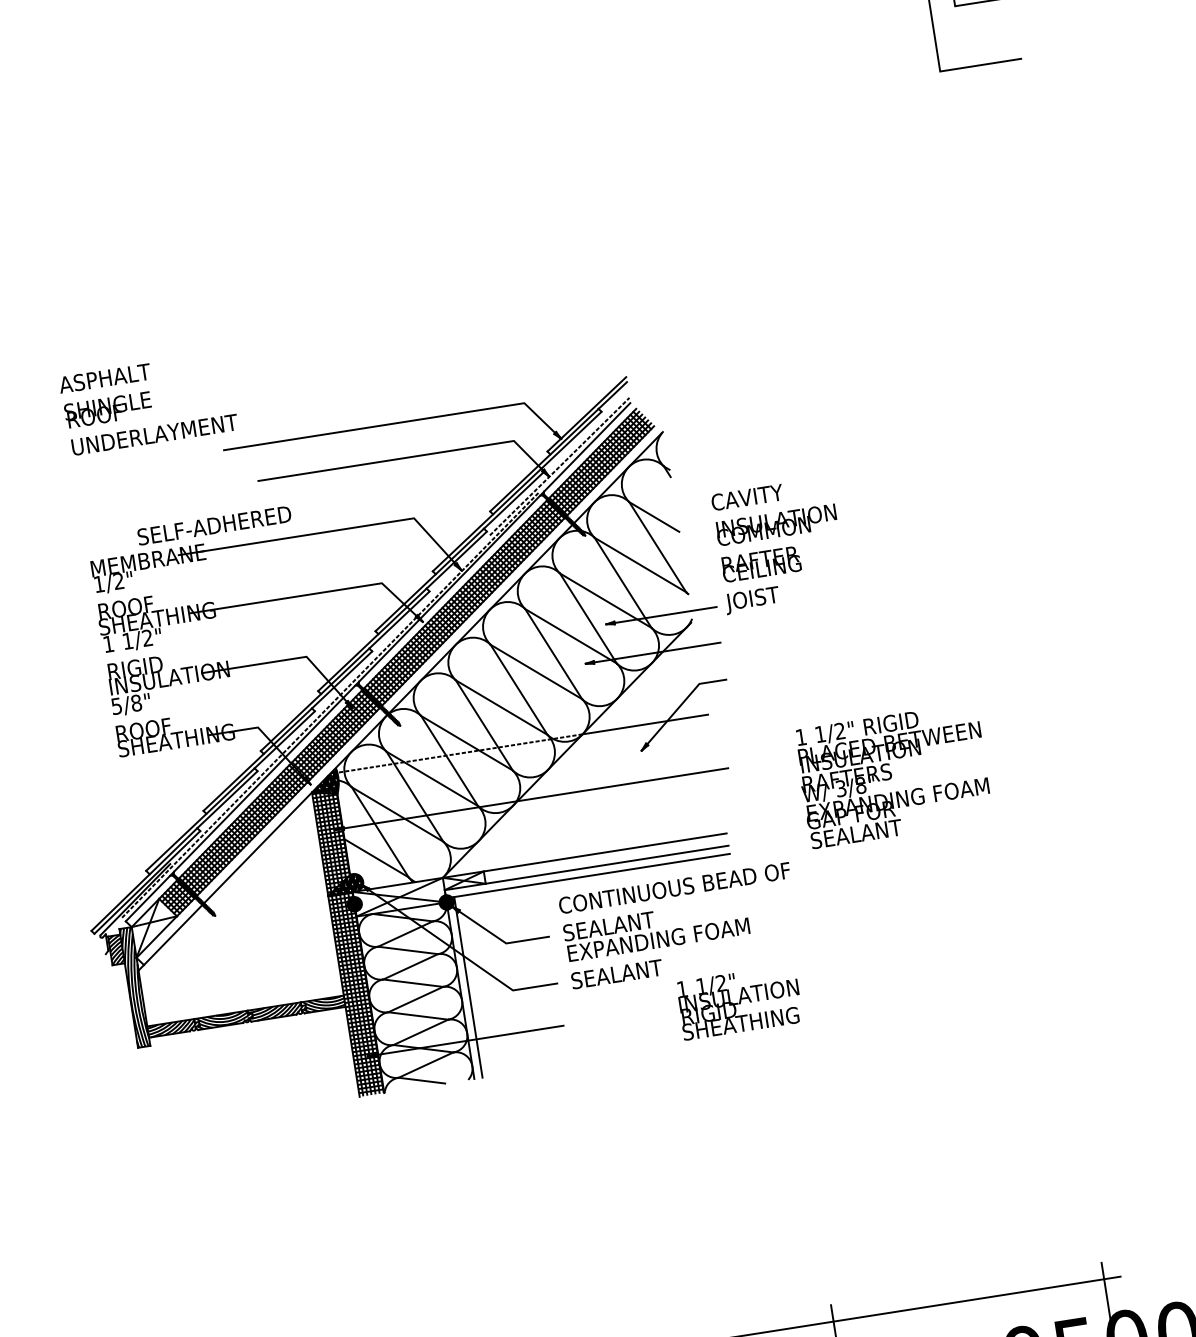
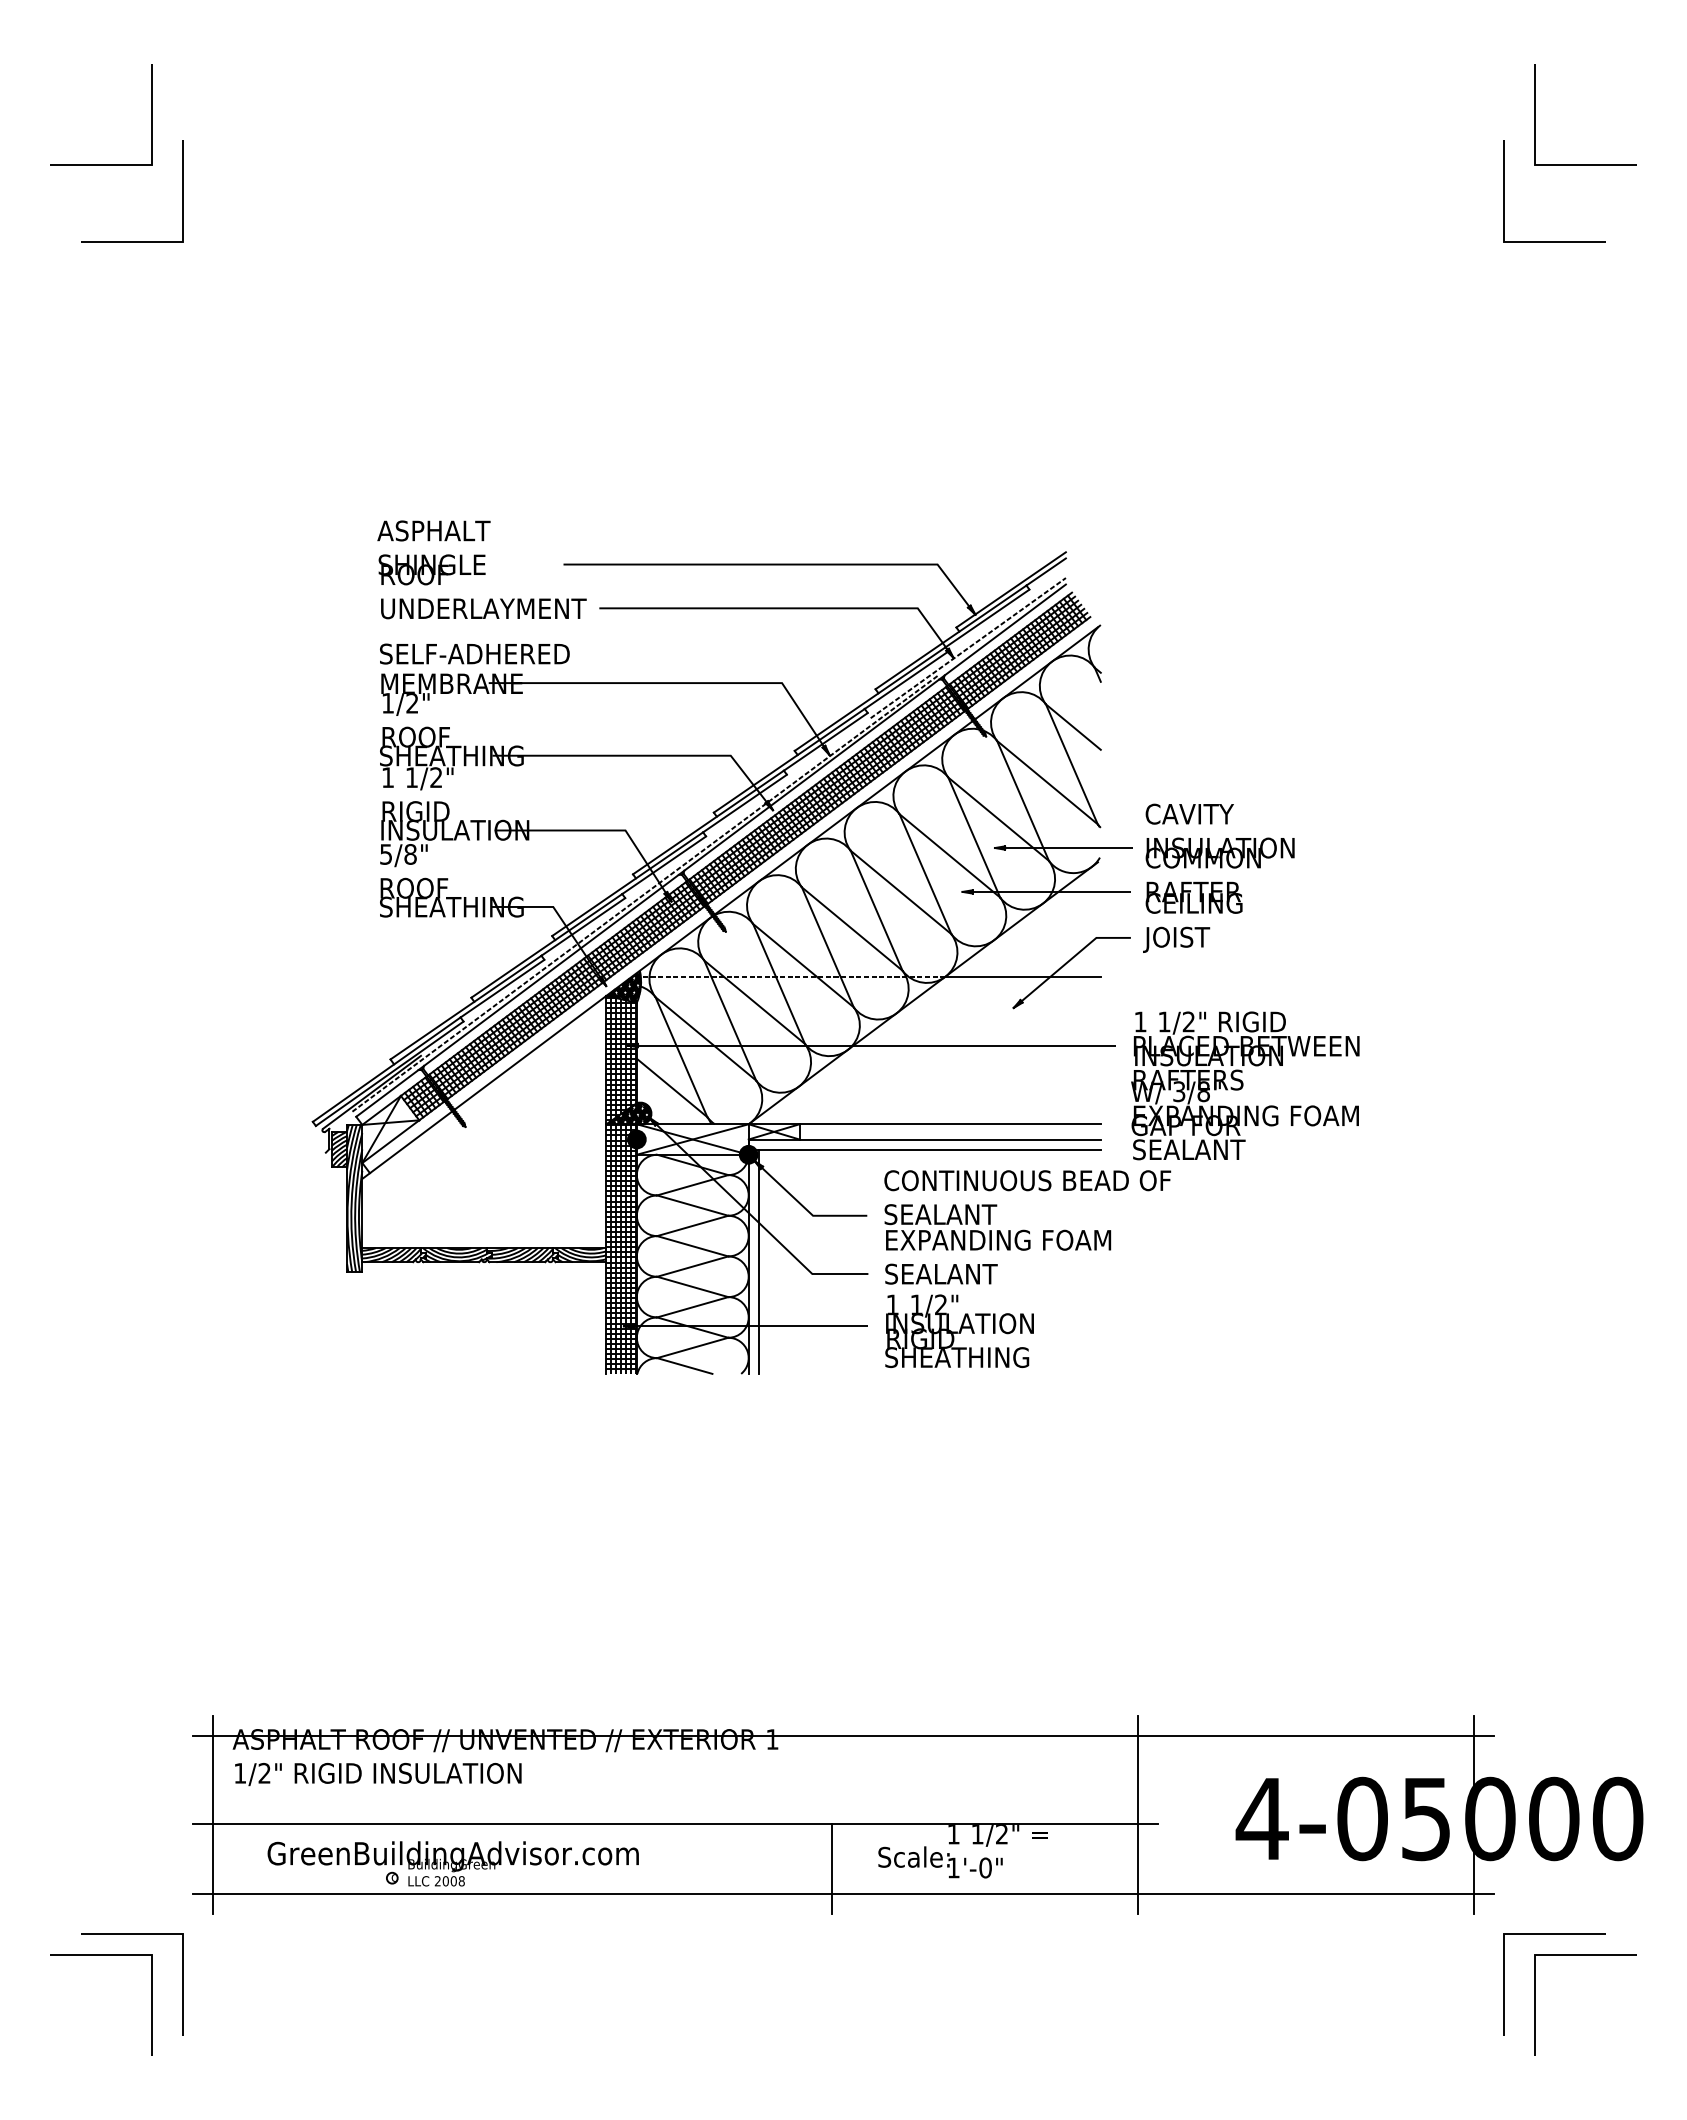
text: (148, 403) -> (481, 569), moved
text: (214, 525) -> (474, 653), moved
text: (778, 544) -> (1218, 877), moved
text: (893, 775) -> (1245, 1085), moved
text: (739, 1001) -> (959, 1330), moved

